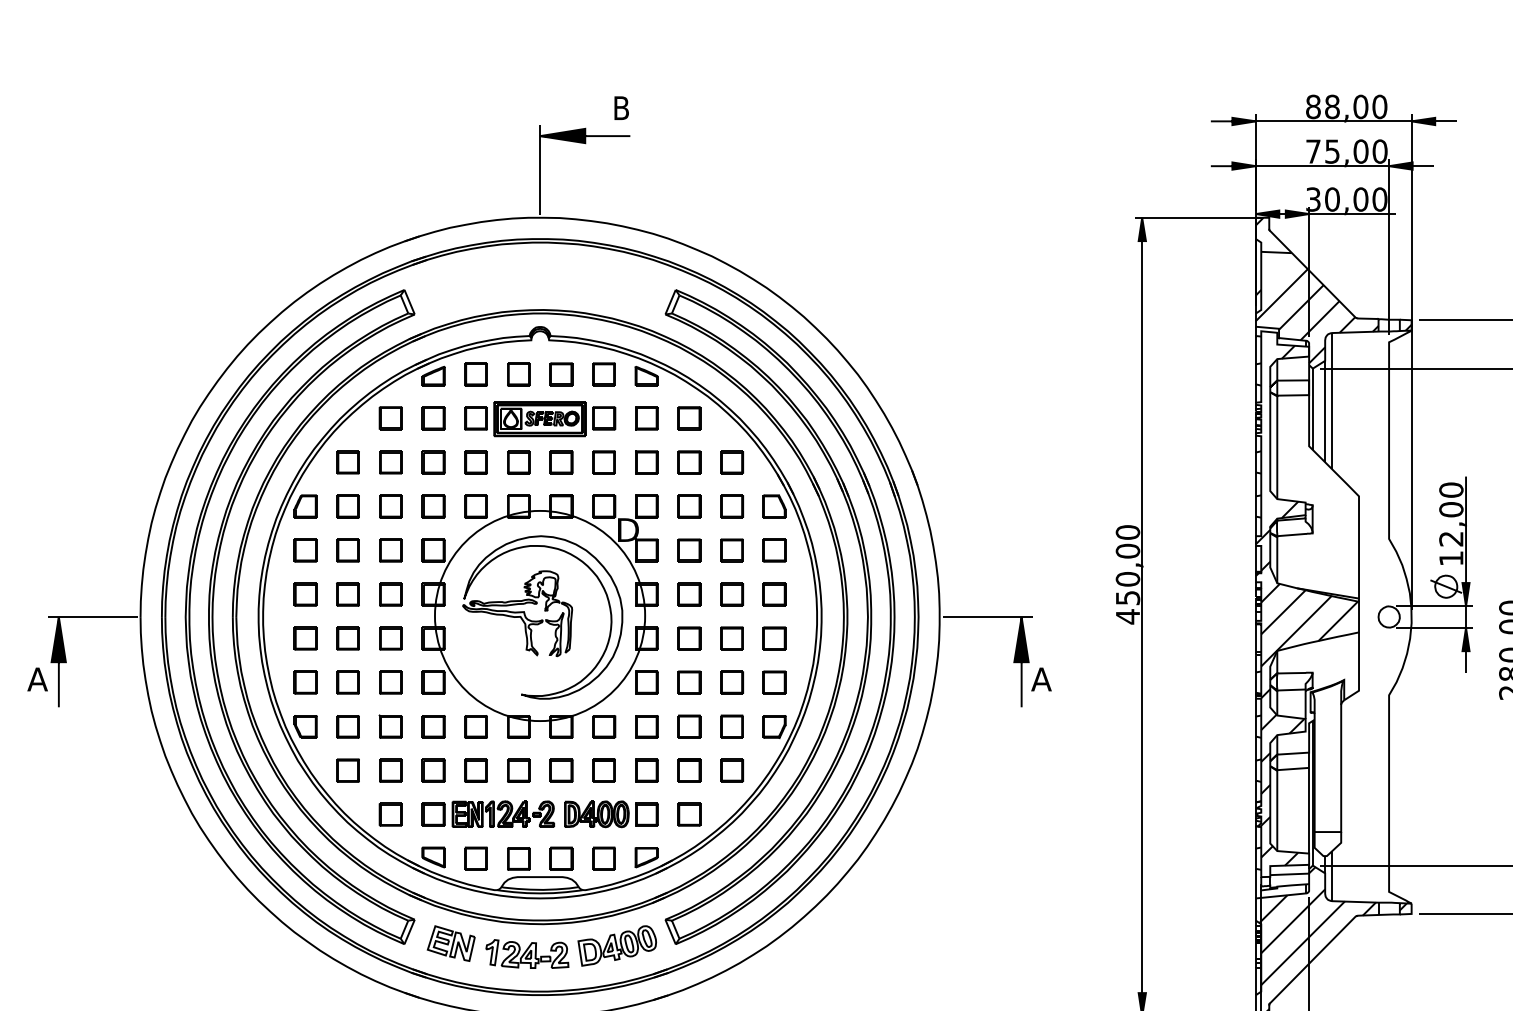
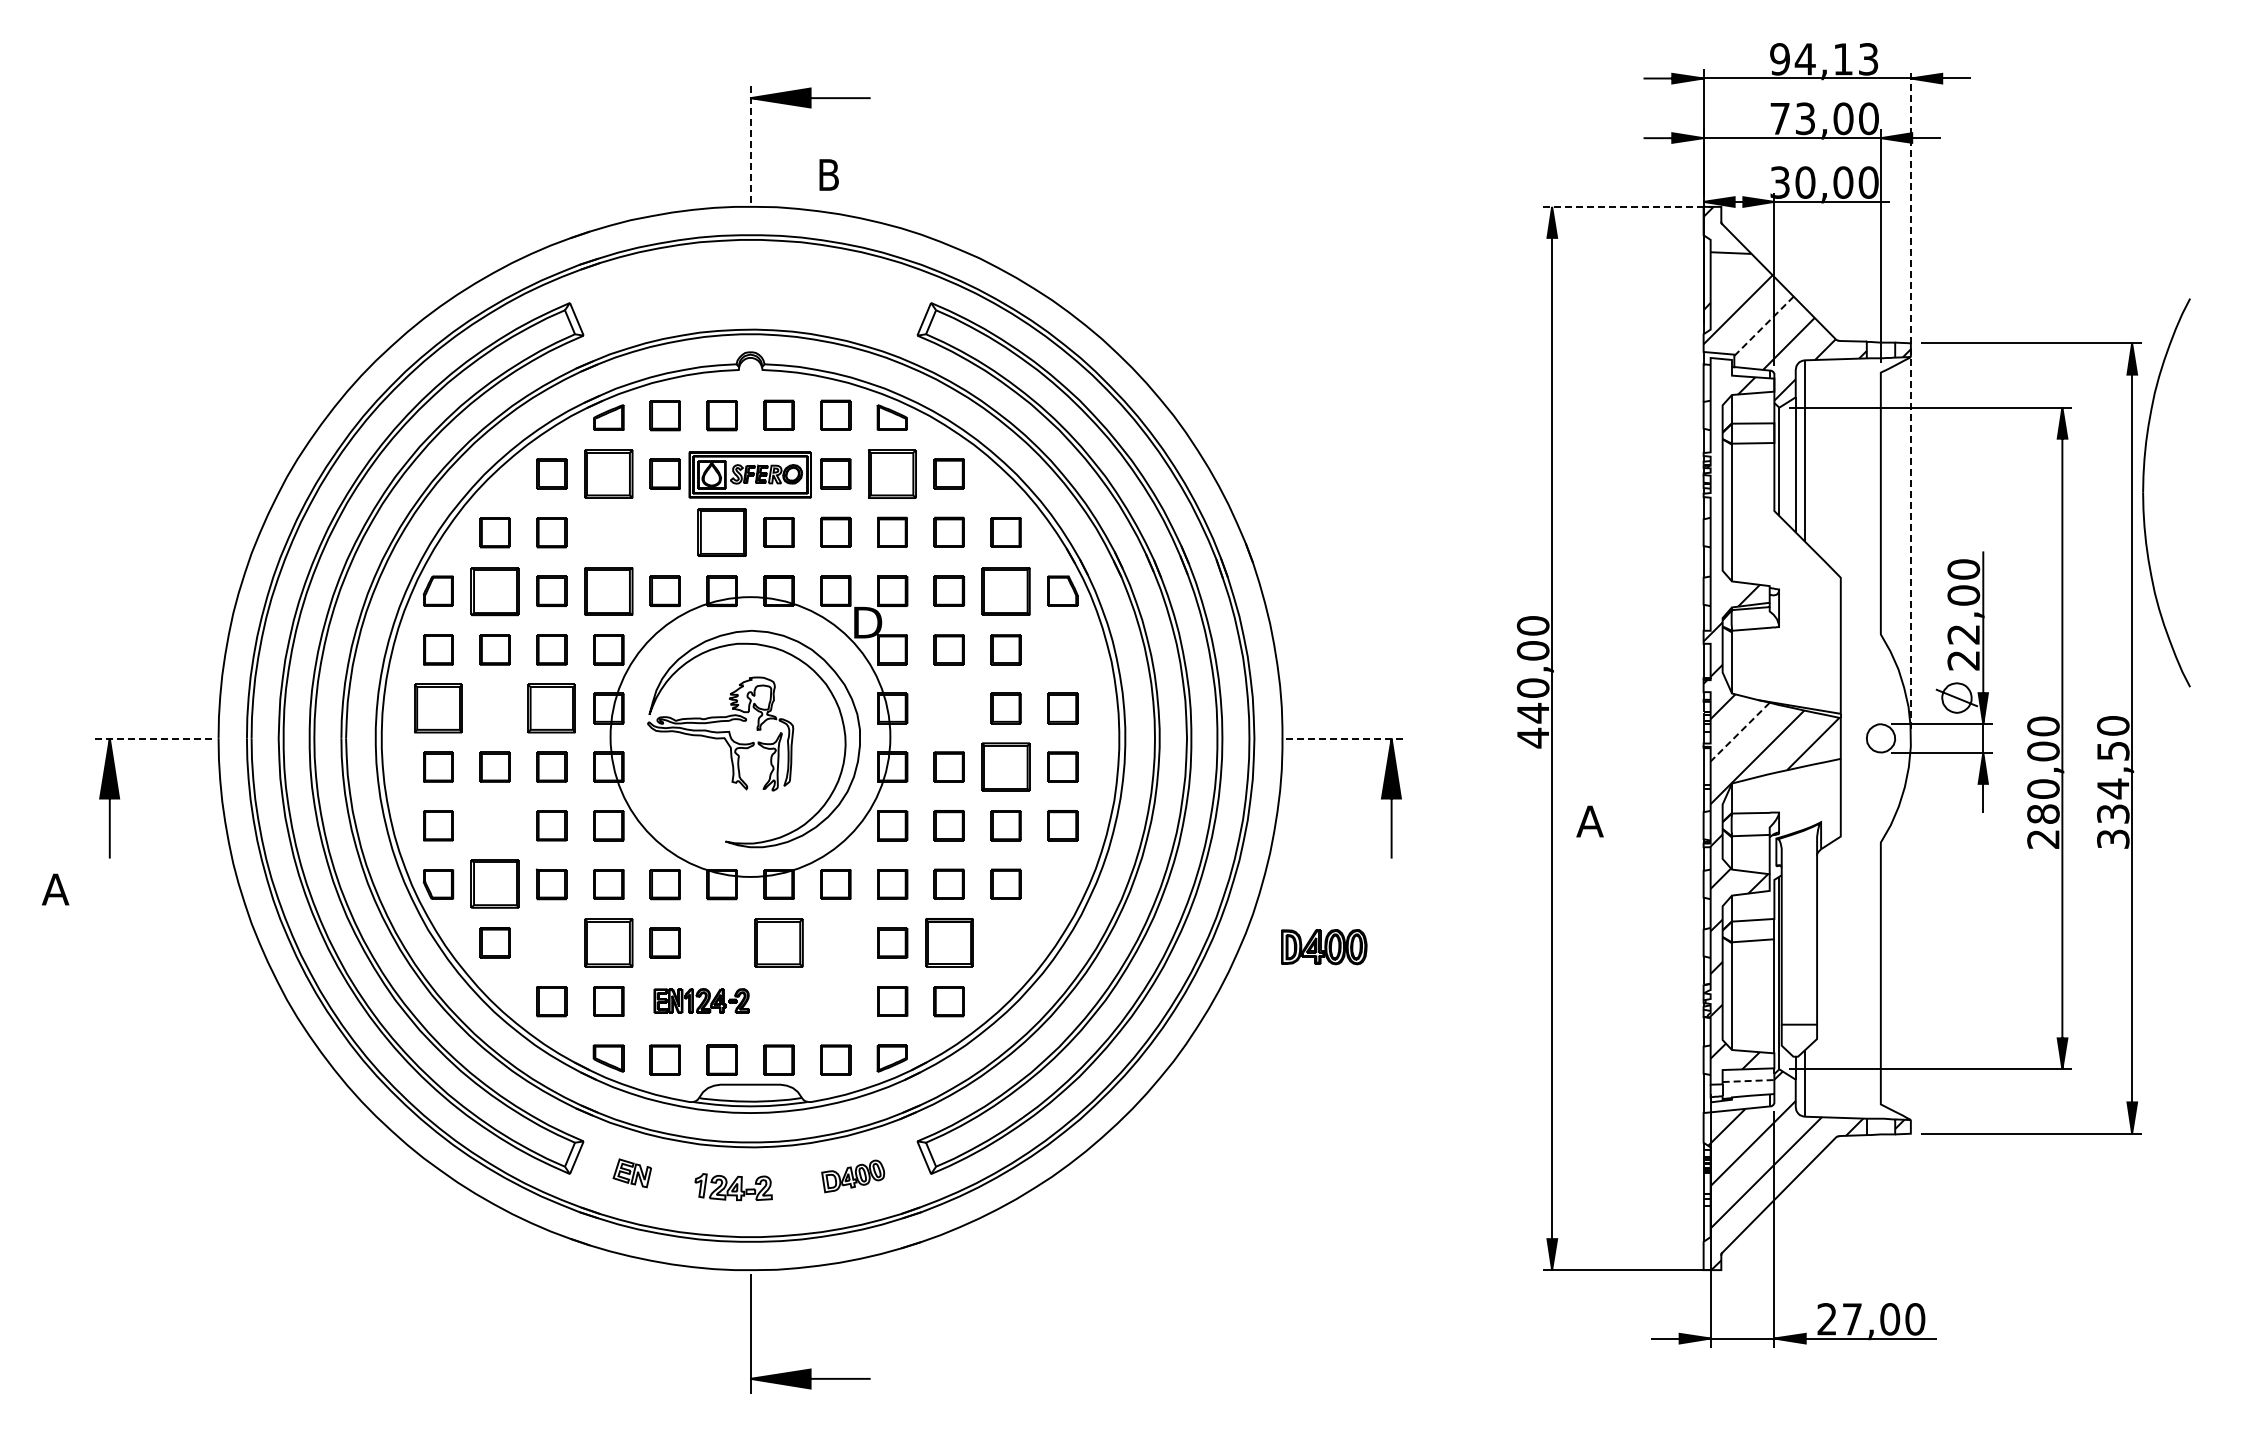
text: (621, 107) -> (828, 174), moved
text: (1346, 107) -> (1824, 59), 88,00 -> 94,13
text: (1332, 151) -> (1805, 118), 75,00 -> 73,00
line: (540, 169) -> (750, 142), solid -> dashed
line: (1198, 217) -> (1627, 206), solid -> dashed
line: (1301, 307) -> (1764, 326), solid -> dashed
line: (1411, 361) -> (1910, 398), solid -> dashed
part: (433, 418) -> (608, 473), size x1.6
part: (646, 418) -> (892, 473), size x1.6
part: (433, 462) -> (608, 532), removed
part: (475, 462) -> (664, 532), removed
part: (518, 462) -> (721, 532), size x1.6
part: (347, 505) -> (494, 590), size x1.6
part: (433, 505) -> (608, 590), size x1.6
part: (731, 505) -> (1005, 590), size x1.6
part: (774, 550) -> (1062, 649), removed
text: (1451, 558) -> (1963, 660), 12,00 -> 22,00
part: (305, 594) -> (438, 708), size x1.6
part: (347, 594) -> (494, 708), removed
part: (390, 594) -> (551, 708), size x1.6
part: (688, 594) -> (948, 708), removed
text: (1128, 597) -> (1533, 712), 450,00 -> 440,00
line: (1283, 612) -> (1740, 732), solid -> dashed
line: (93, 617) -> (155, 738), solid -> dashed
line: (988, 617) -> (1347, 738), solid -> dashed
part: (731, 638) -> (1005, 766), size x1.6
text: (37, 679) -> (55, 889), moved
text: (1041, 679) -> (1589, 821), moved
part: (347, 682) -> (494, 825), removed
part: (347, 726) -> (494, 884), size x1.6
part: (774, 726) -> (1062, 884), removed
part: (390, 770) -> (551, 942), removed
part: (433, 770) -> (608, 942), size x1.6
part: (518, 770) -> (721, 942), removed
part: (561, 770) -> (778, 942), size x1.6
part: (603, 770) -> (835, 942), removed
part: (688, 770) -> (948, 942), size x1.6
part: (731, 770) -> (1005, 942), removed
part: (503, 813) -> (701, 1000), size x0.7
part: (597, 814) -> (1324, 947), moved
line: (1289, 874) -> (1748, 1081), solid -> dashed
part: (451, 943) -> (632, 1173), size x0.6
part: (616, 946) -> (852, 1176), size x0.6
part: (527, 953) -> (733, 1186), size x0.7

